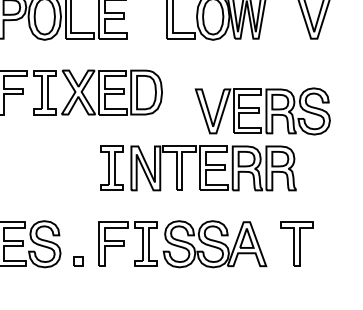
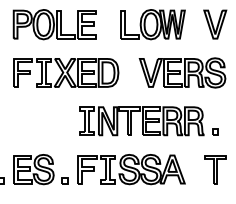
part: (262, 110) -> (182, 72), moved
part: (314, 184) -> (215, 131), added
part: (297, 244) -> (215, 169), moved

